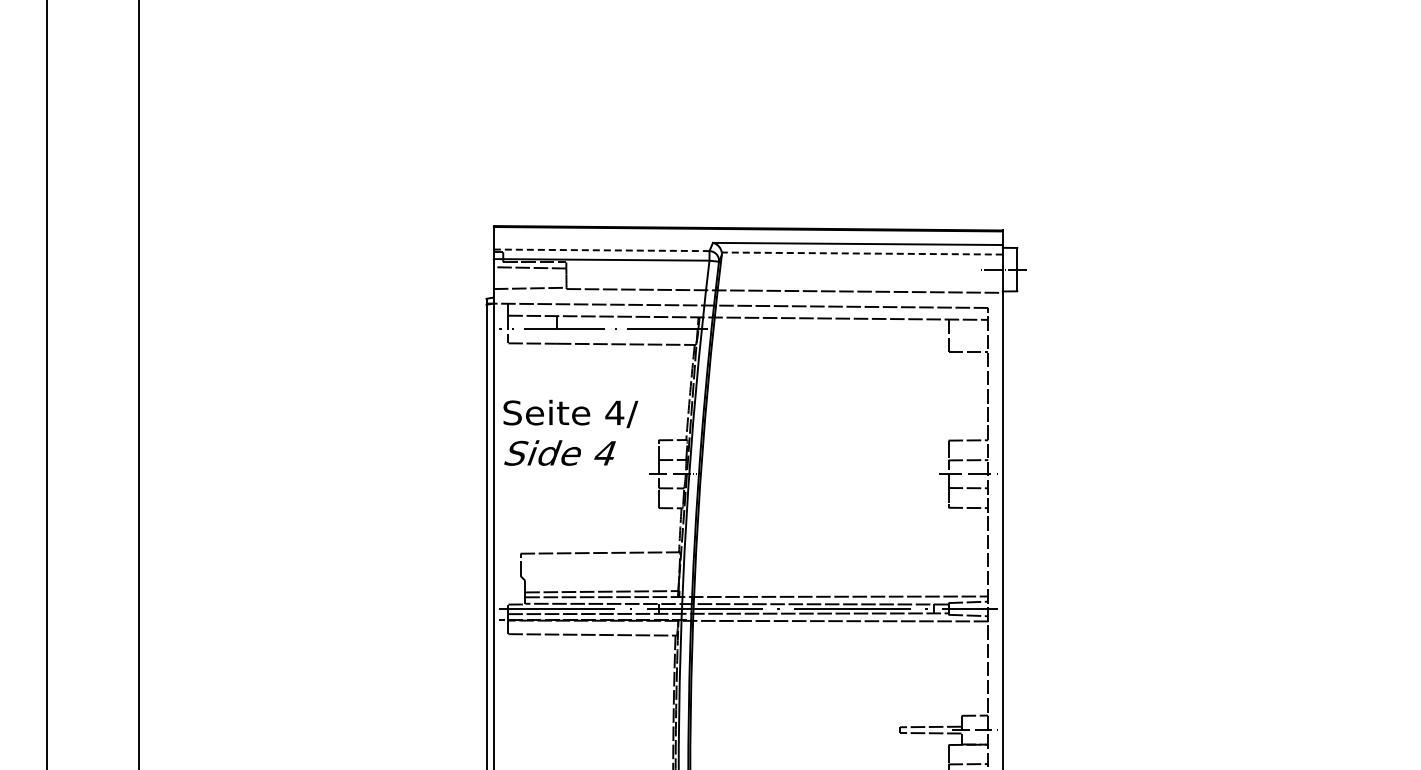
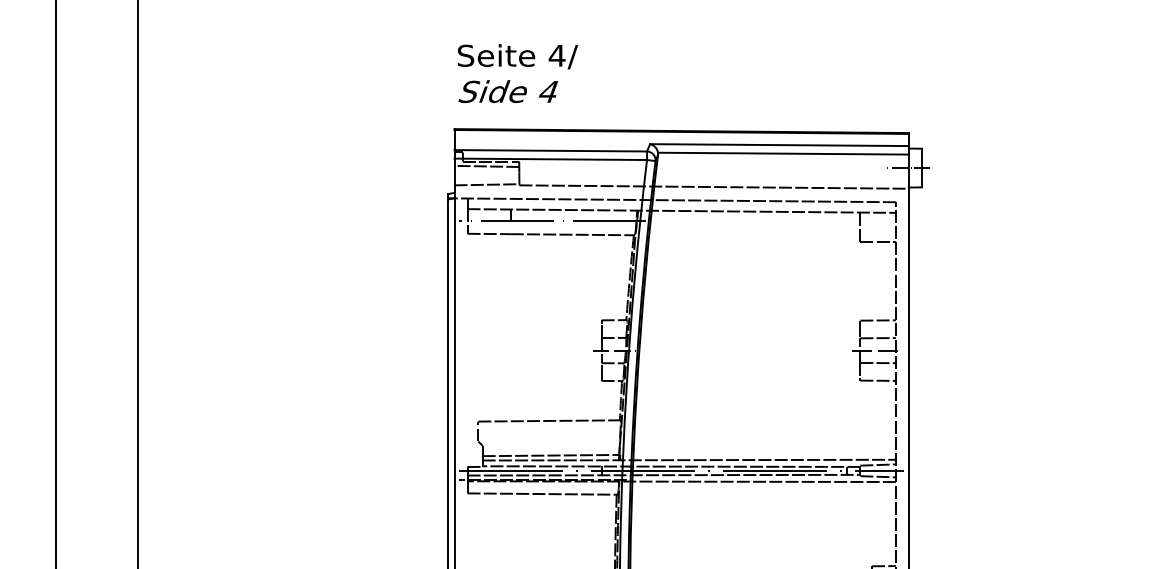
line: (601, 250) -> (550, 150), dashed -> solid
line: (862, 253) -> (783, 153), dashed -> solid
text: (570, 432) -> (517, 73), moved

